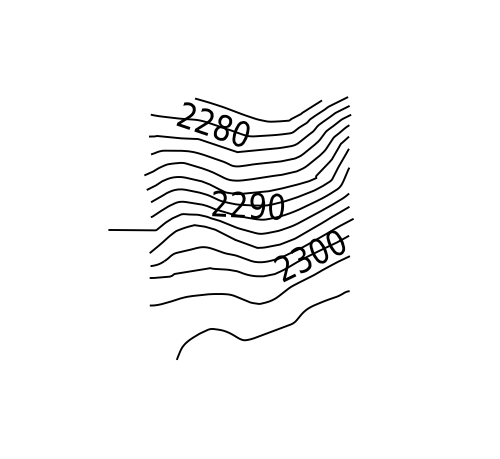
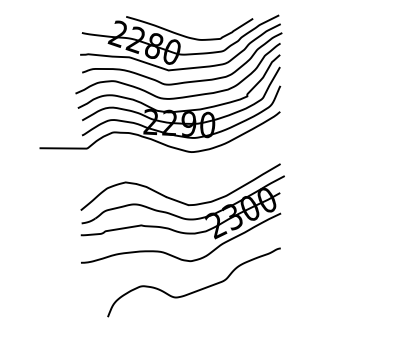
part: (229, 165) -> (160, 83), moved

